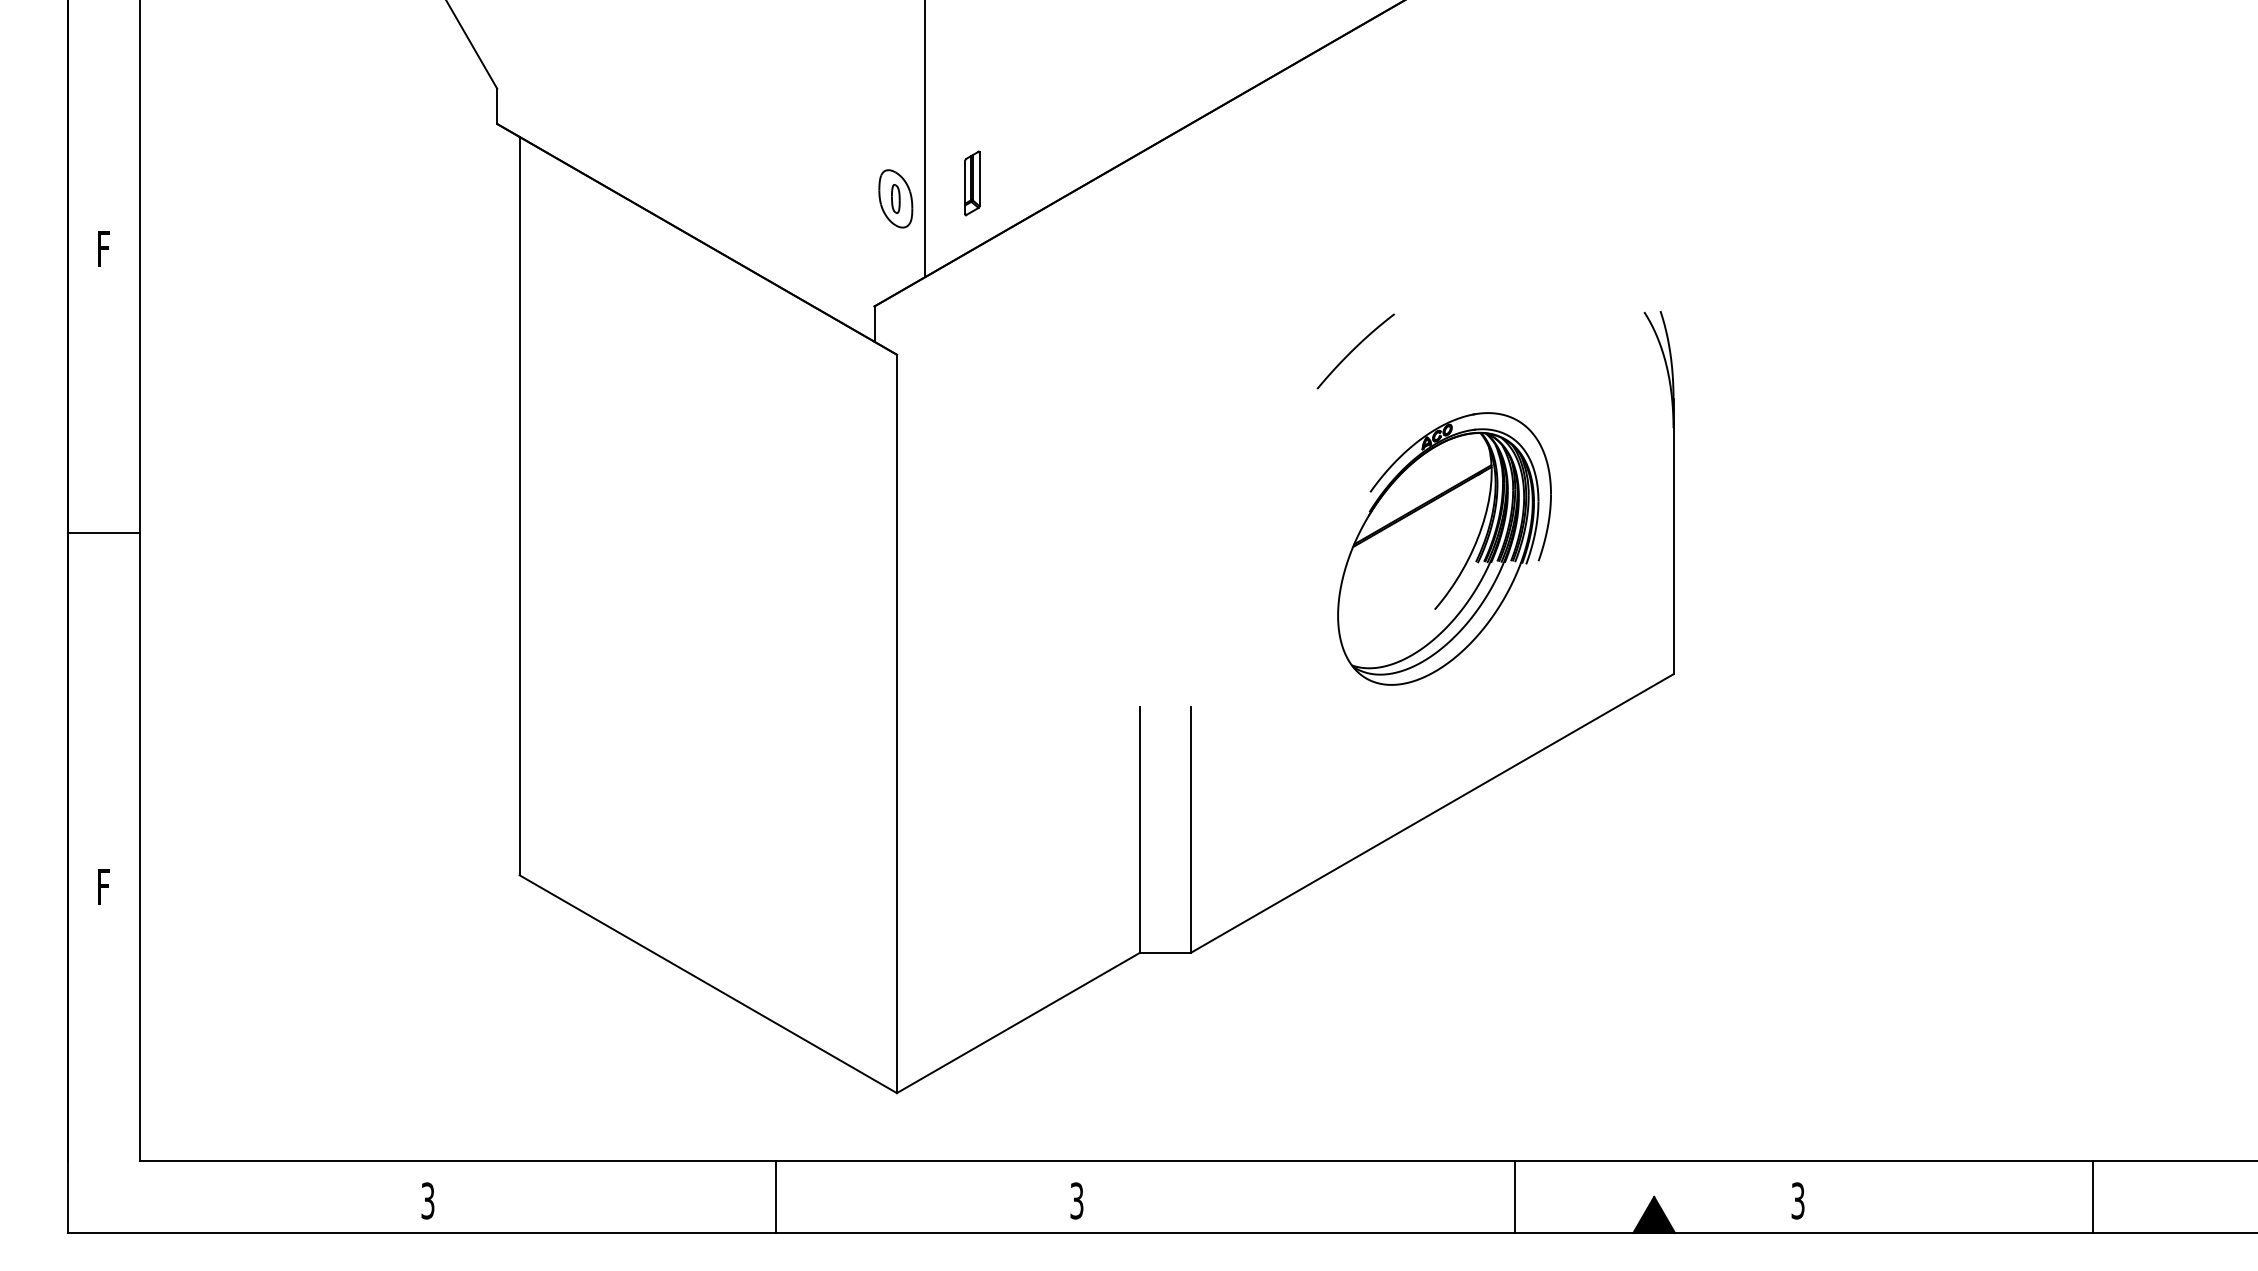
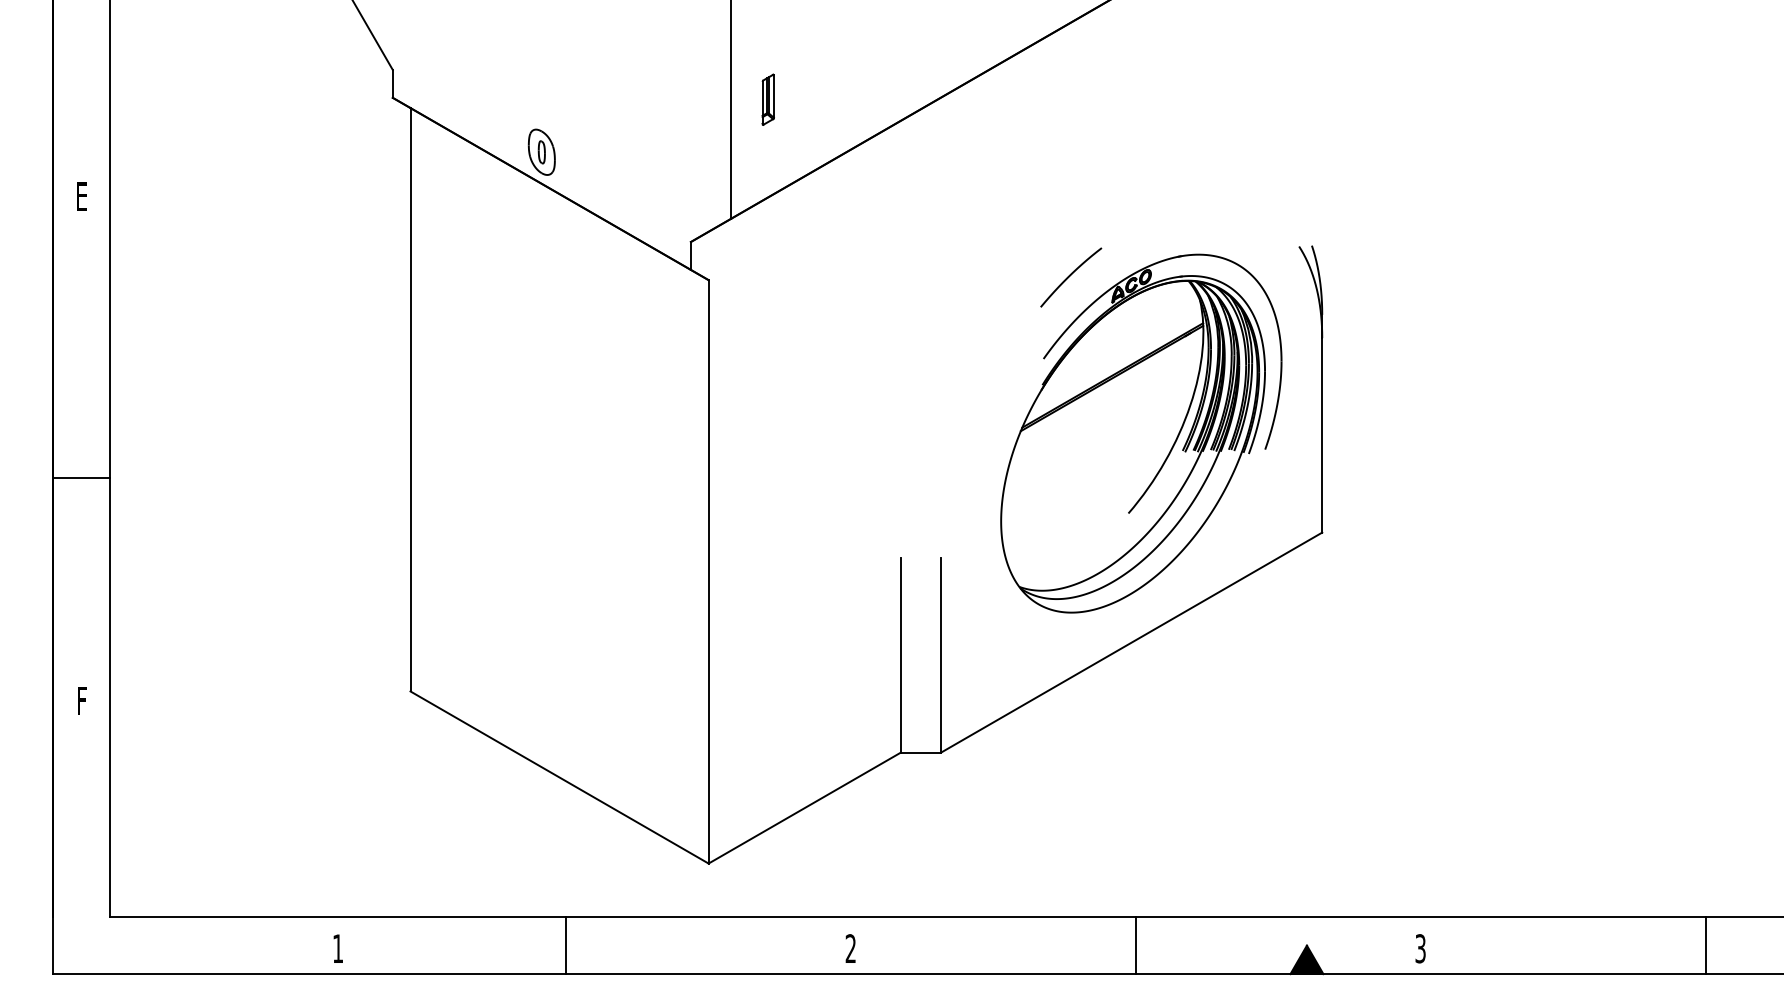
part: (972, 183) -> (768, 99), moved
part: (895, 198) -> (541, 151), moved
text: (104, 250) -> (82, 197), F -> E
line: (103, 532) -> (81, 478), moved
part: (1444, 548) -> (1141, 433), size x1.67
line: (775, 1196) -> (566, 945), moved
line: (1514, 1196) -> (1135, 945), moved
line: (2092, 1196) -> (1705, 945), moved
text: (427, 1200) -> (337, 948), 3 -> 1
text: (1076, 1200) -> (850, 948), 3 -> 2

